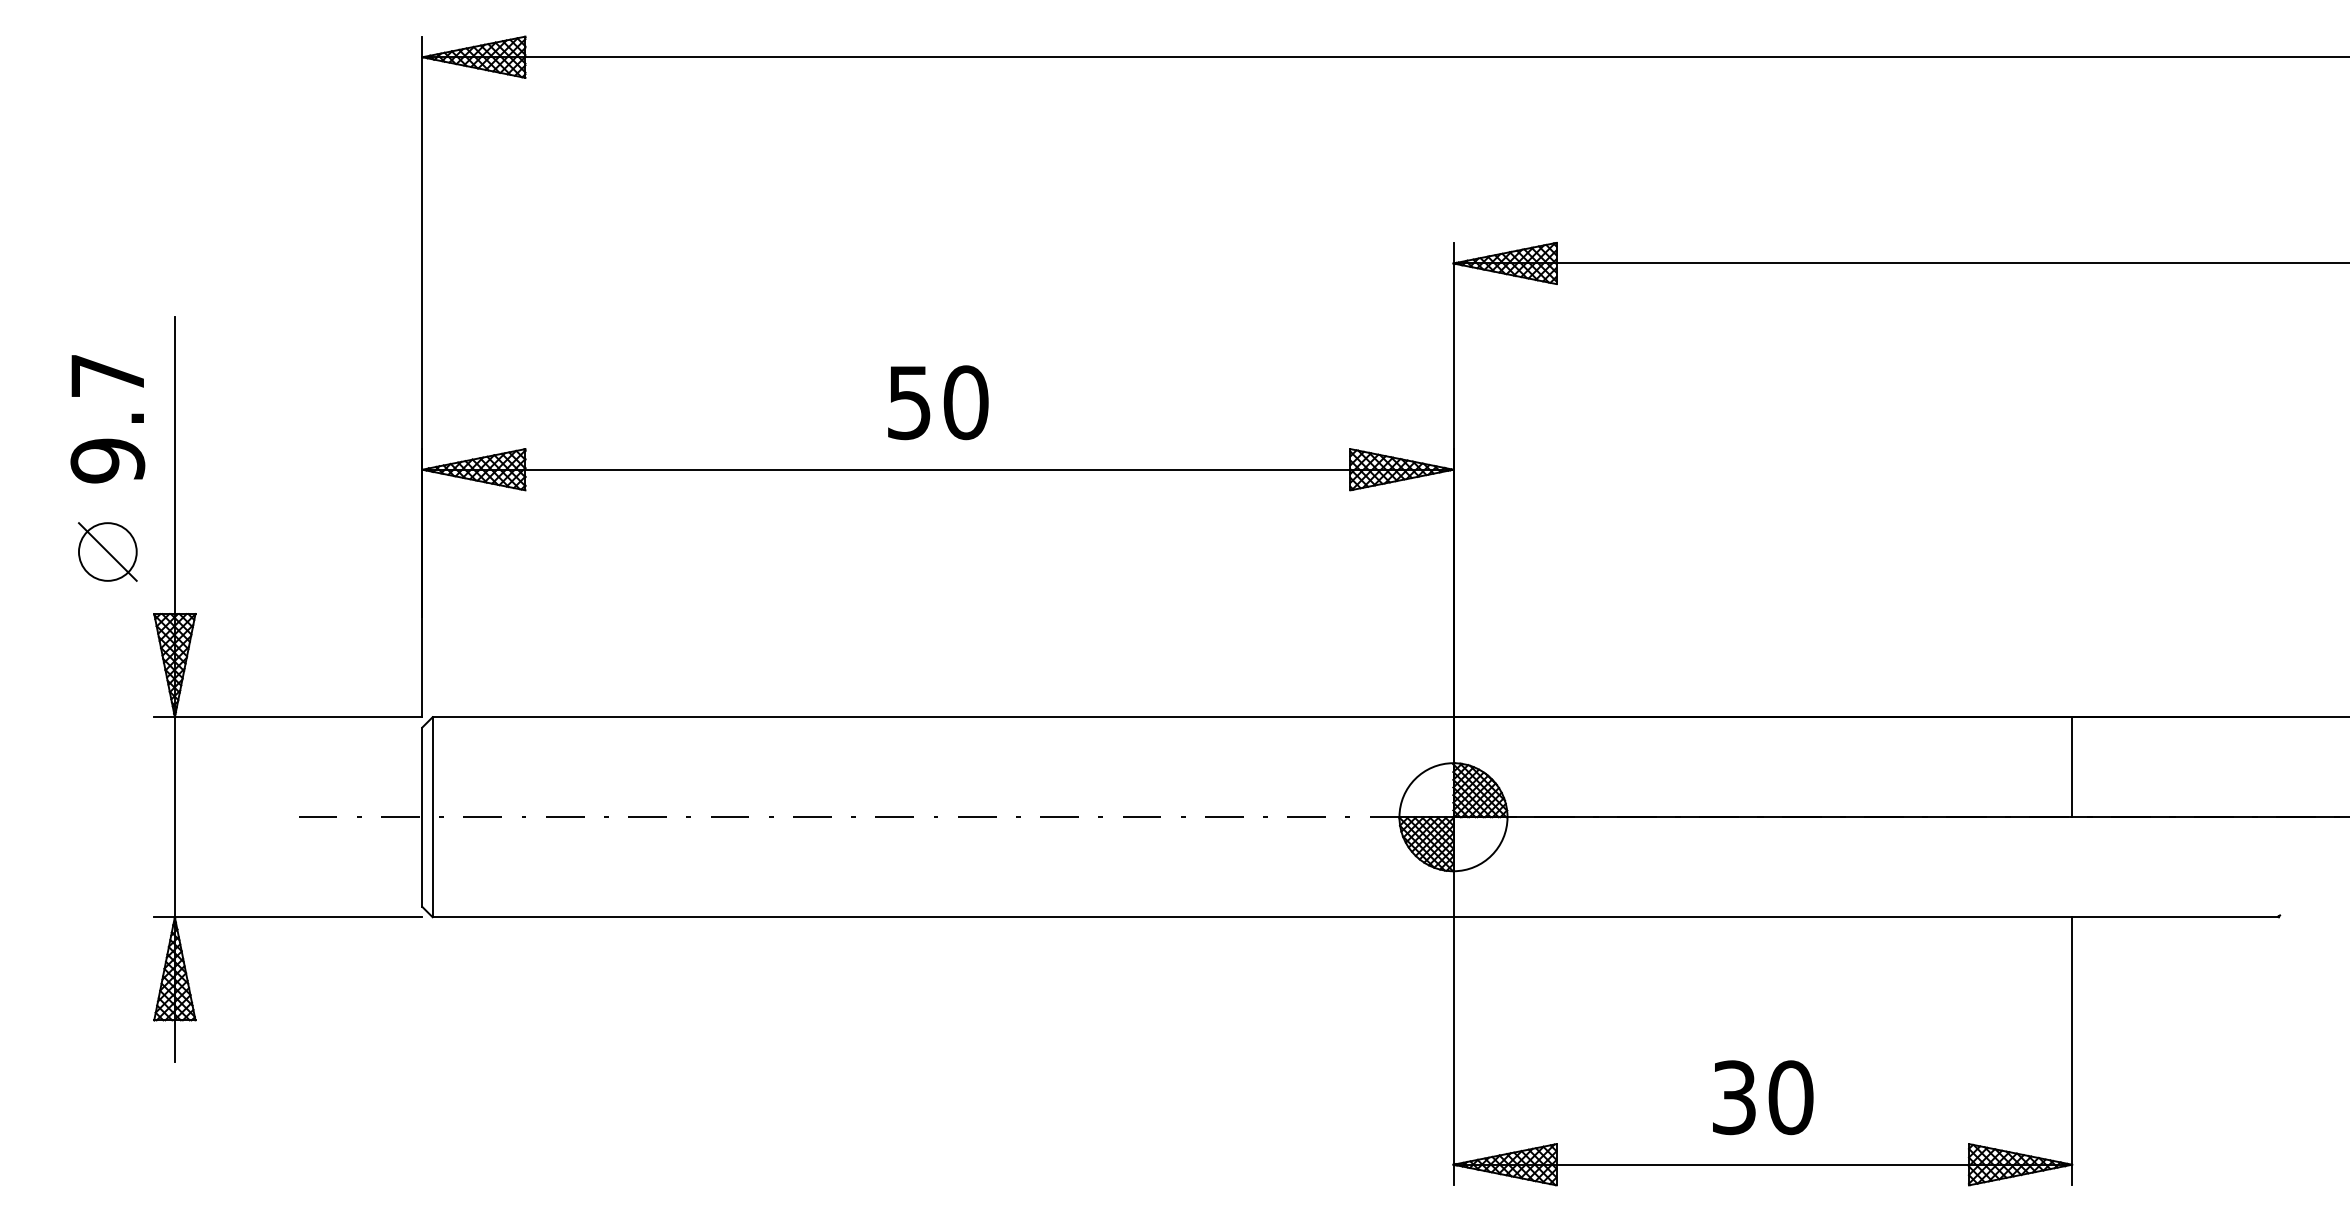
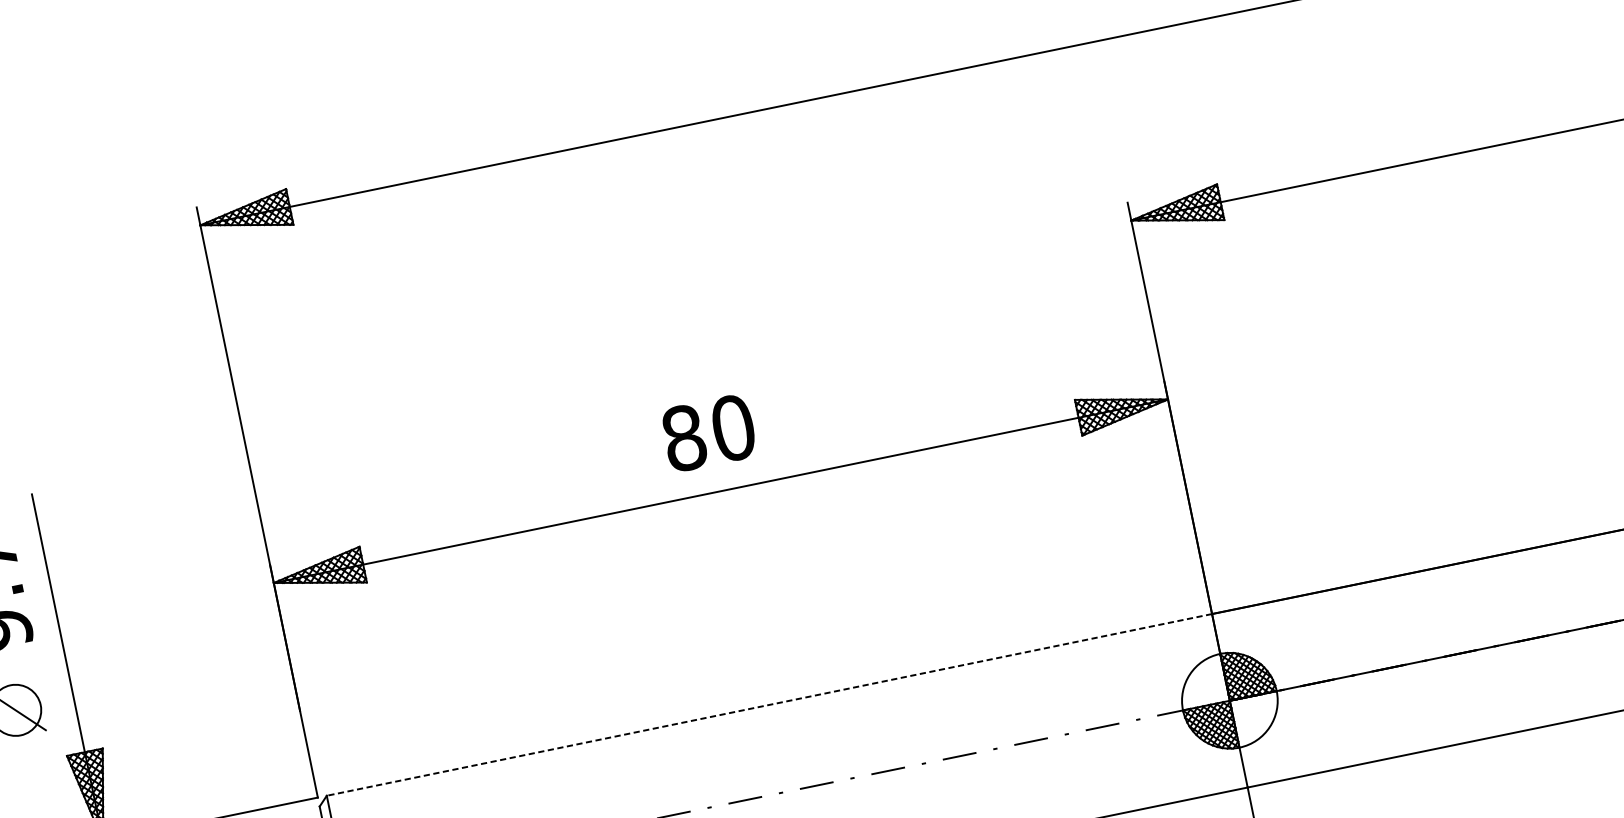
text: (909, 402) -> (684, 437), 50 -> 80
line: (942, 717) -> (768, 705), solid -> dashed

